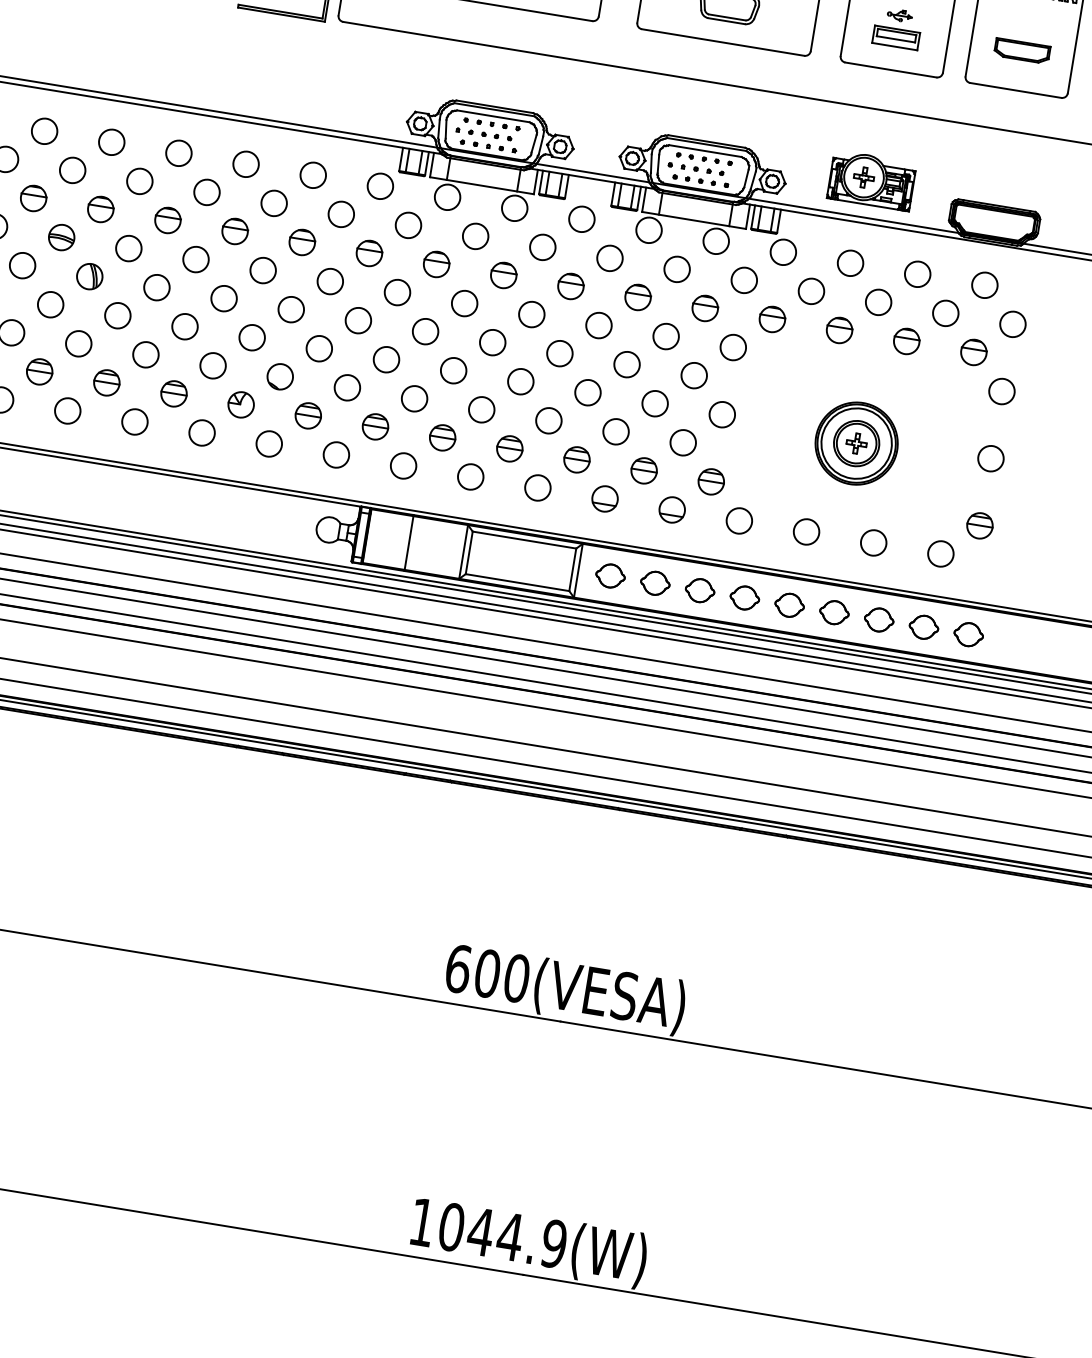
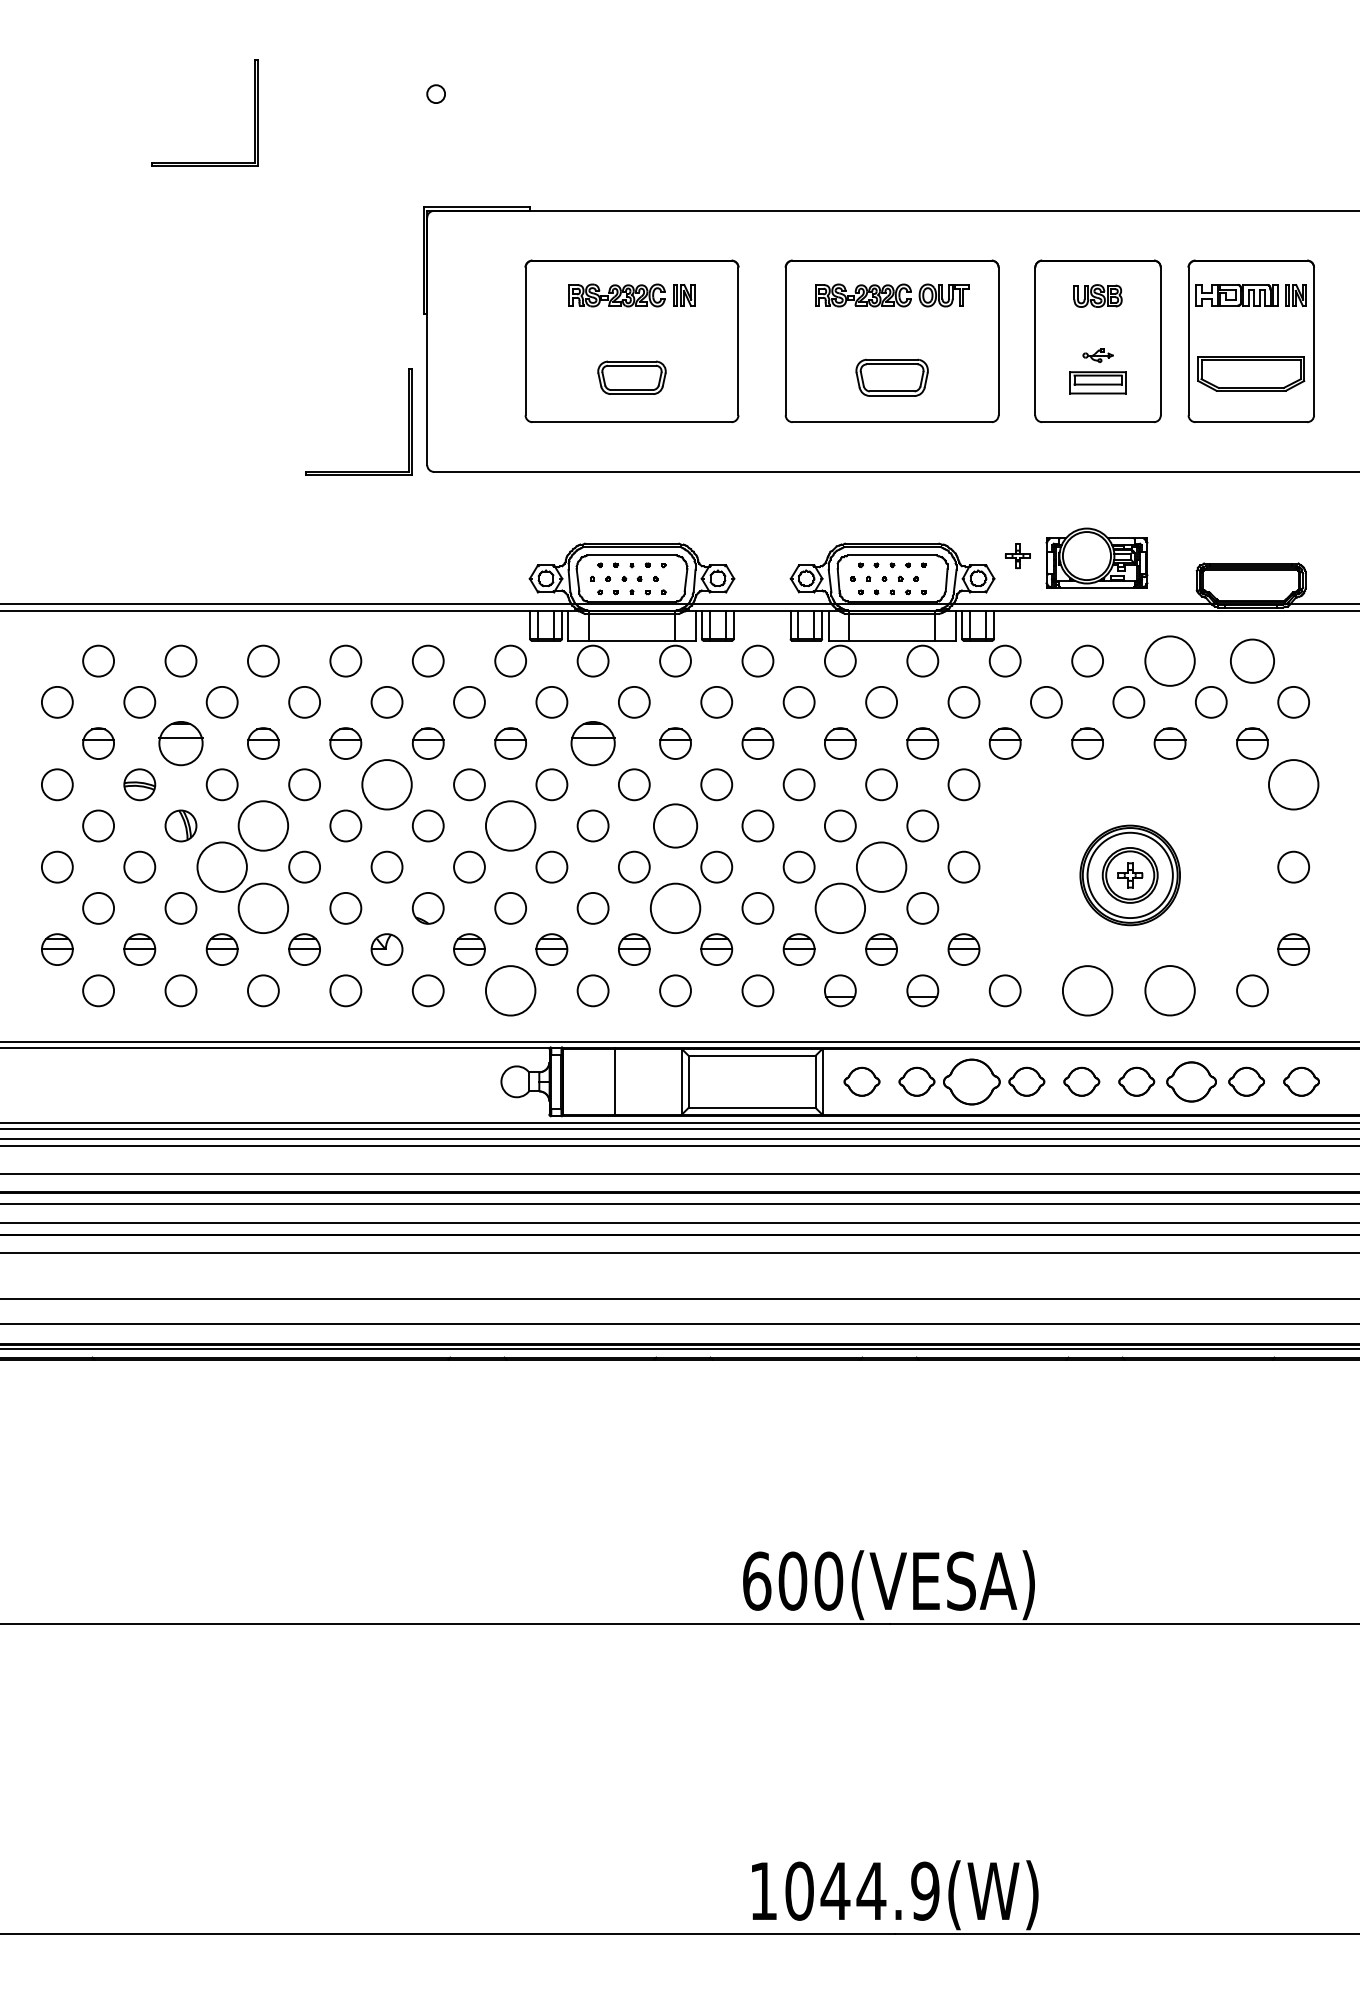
part: (1022, 50) -> (1251, 373), size x1.6
part: (863, 177) -> (1017, 556), moved
part: (100, 209) -> (180, 743), size x1.4
part: (436, 264) -> (592, 743), size x1.4
circle: (262, 270) -> (386, 784), size x1.6
circle: (917, 273) -> (1169, 660), size x1.6
circle: (984, 284) -> (1252, 660), size x1.4
circle: (156, 287) -> (262, 825), size x1.6
circle: (117, 315) -> (221, 866), size x1.6
circle: (358, 320) -> (510, 825), size x1.6
circle: (492, 342) -> (675, 825), size x1.4
circle: (145, 353) -> (262, 907), size x1.6
circle: (1001, 391) -> (1293, 784), size x1.6
circle: (655, 403) -> (881, 866), size x1.6
circle: (481, 409) -> (675, 907), size x1.6
circle: (615, 430) -> (839, 907), size x1.6
circle: (336, 454) -> (510, 990), size x1.6
circle: (806, 531) -> (1087, 990), size x1.6
circle: (873, 542) -> (1169, 990), size x1.6
part: (699, 590) -> (971, 1081), size x1.6
part: (879, 619) -> (1191, 1081), size x1.4

